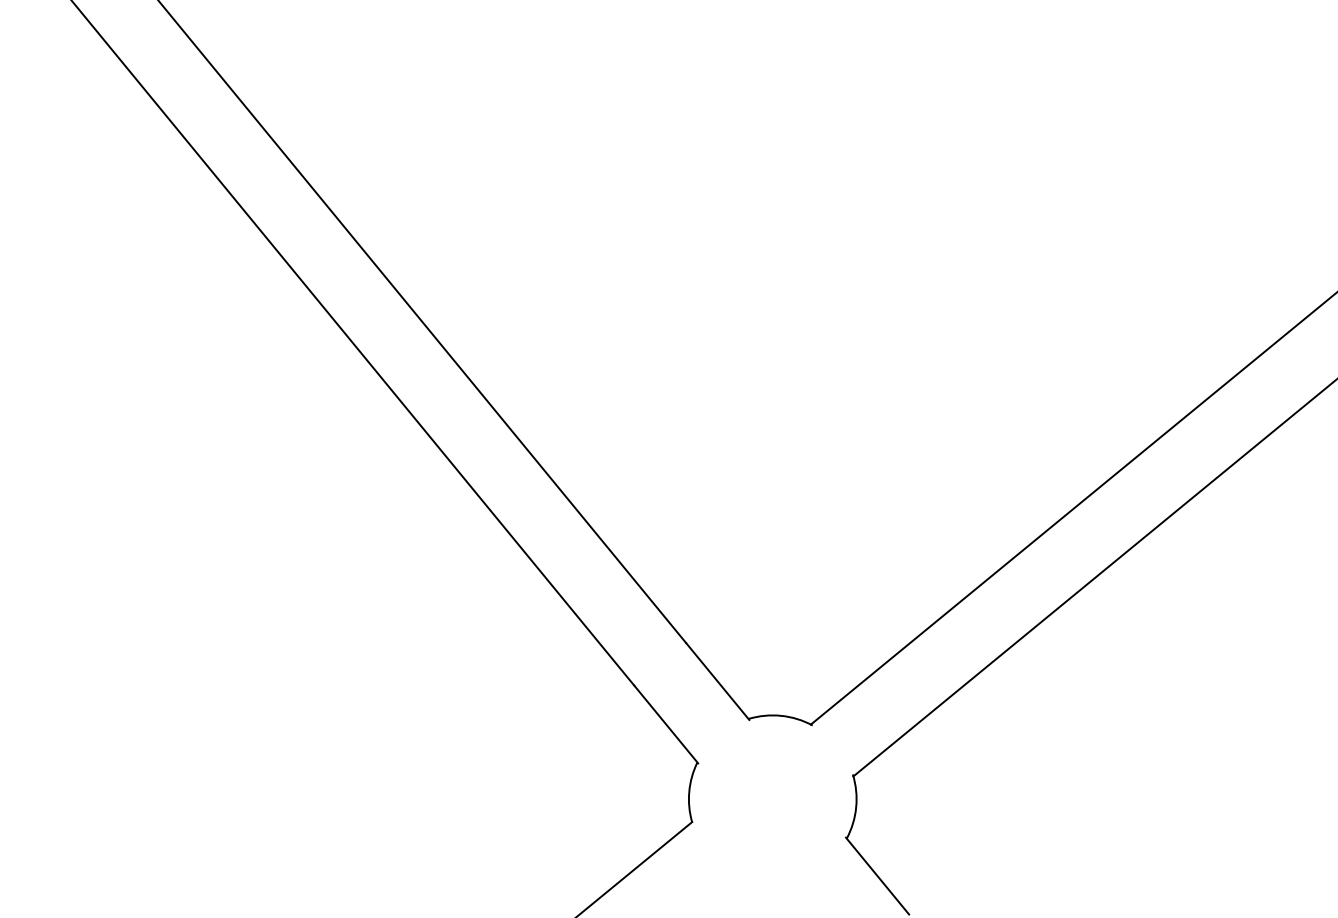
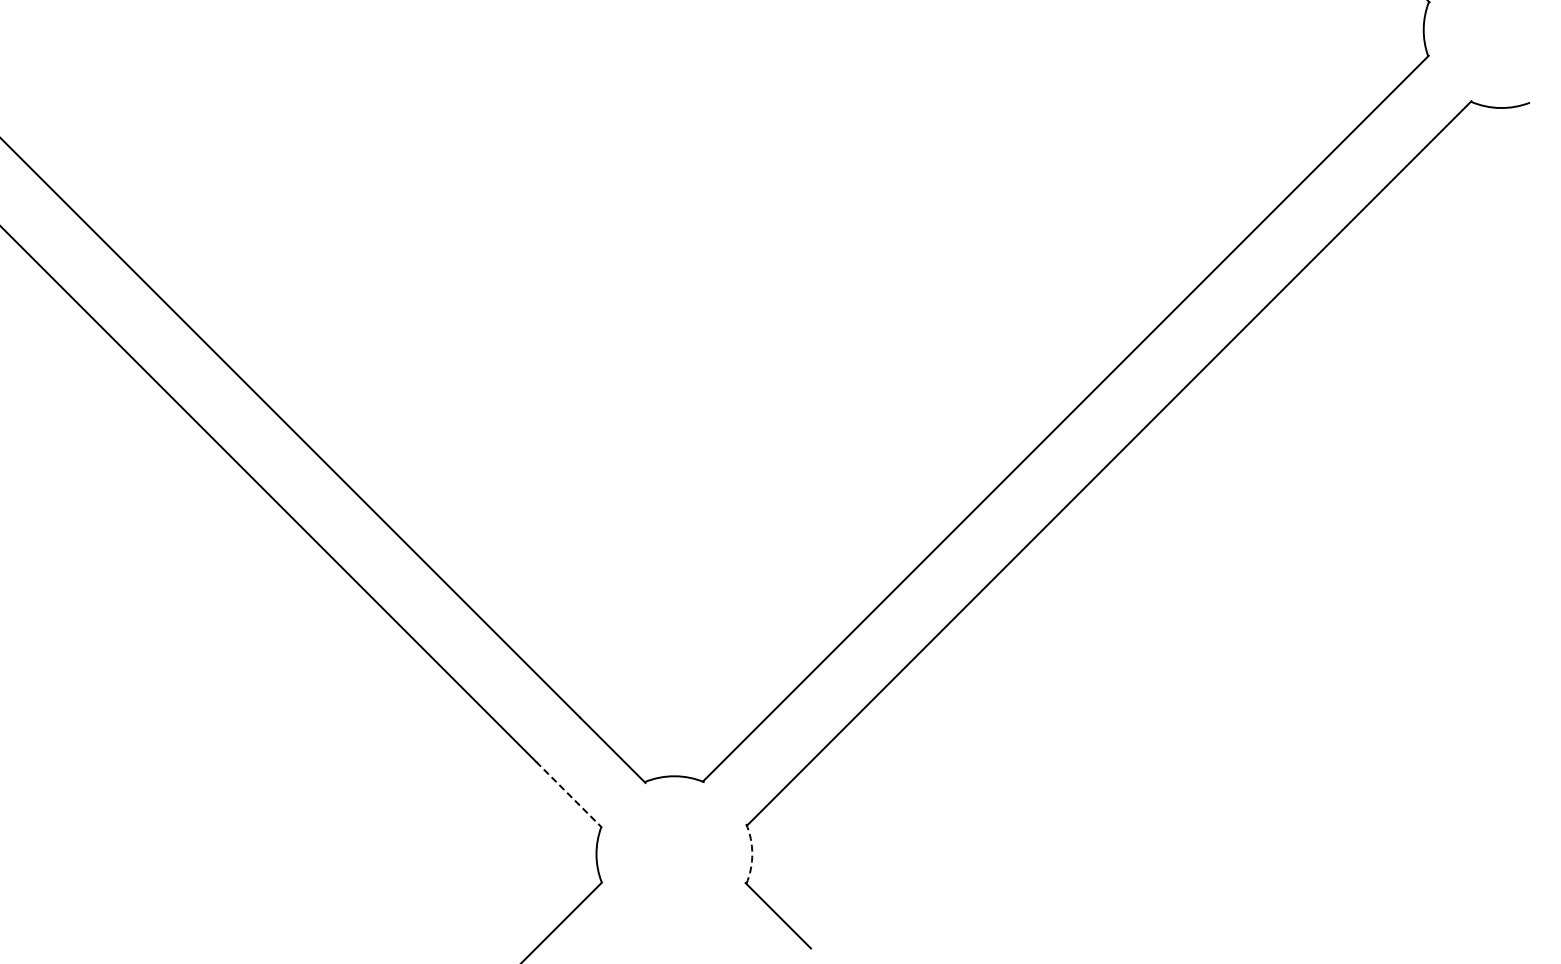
line: (666, 724) -> (569, 794), solid -> dashed
arc: (856, 806) -> (752, 853), solid -> dashed

